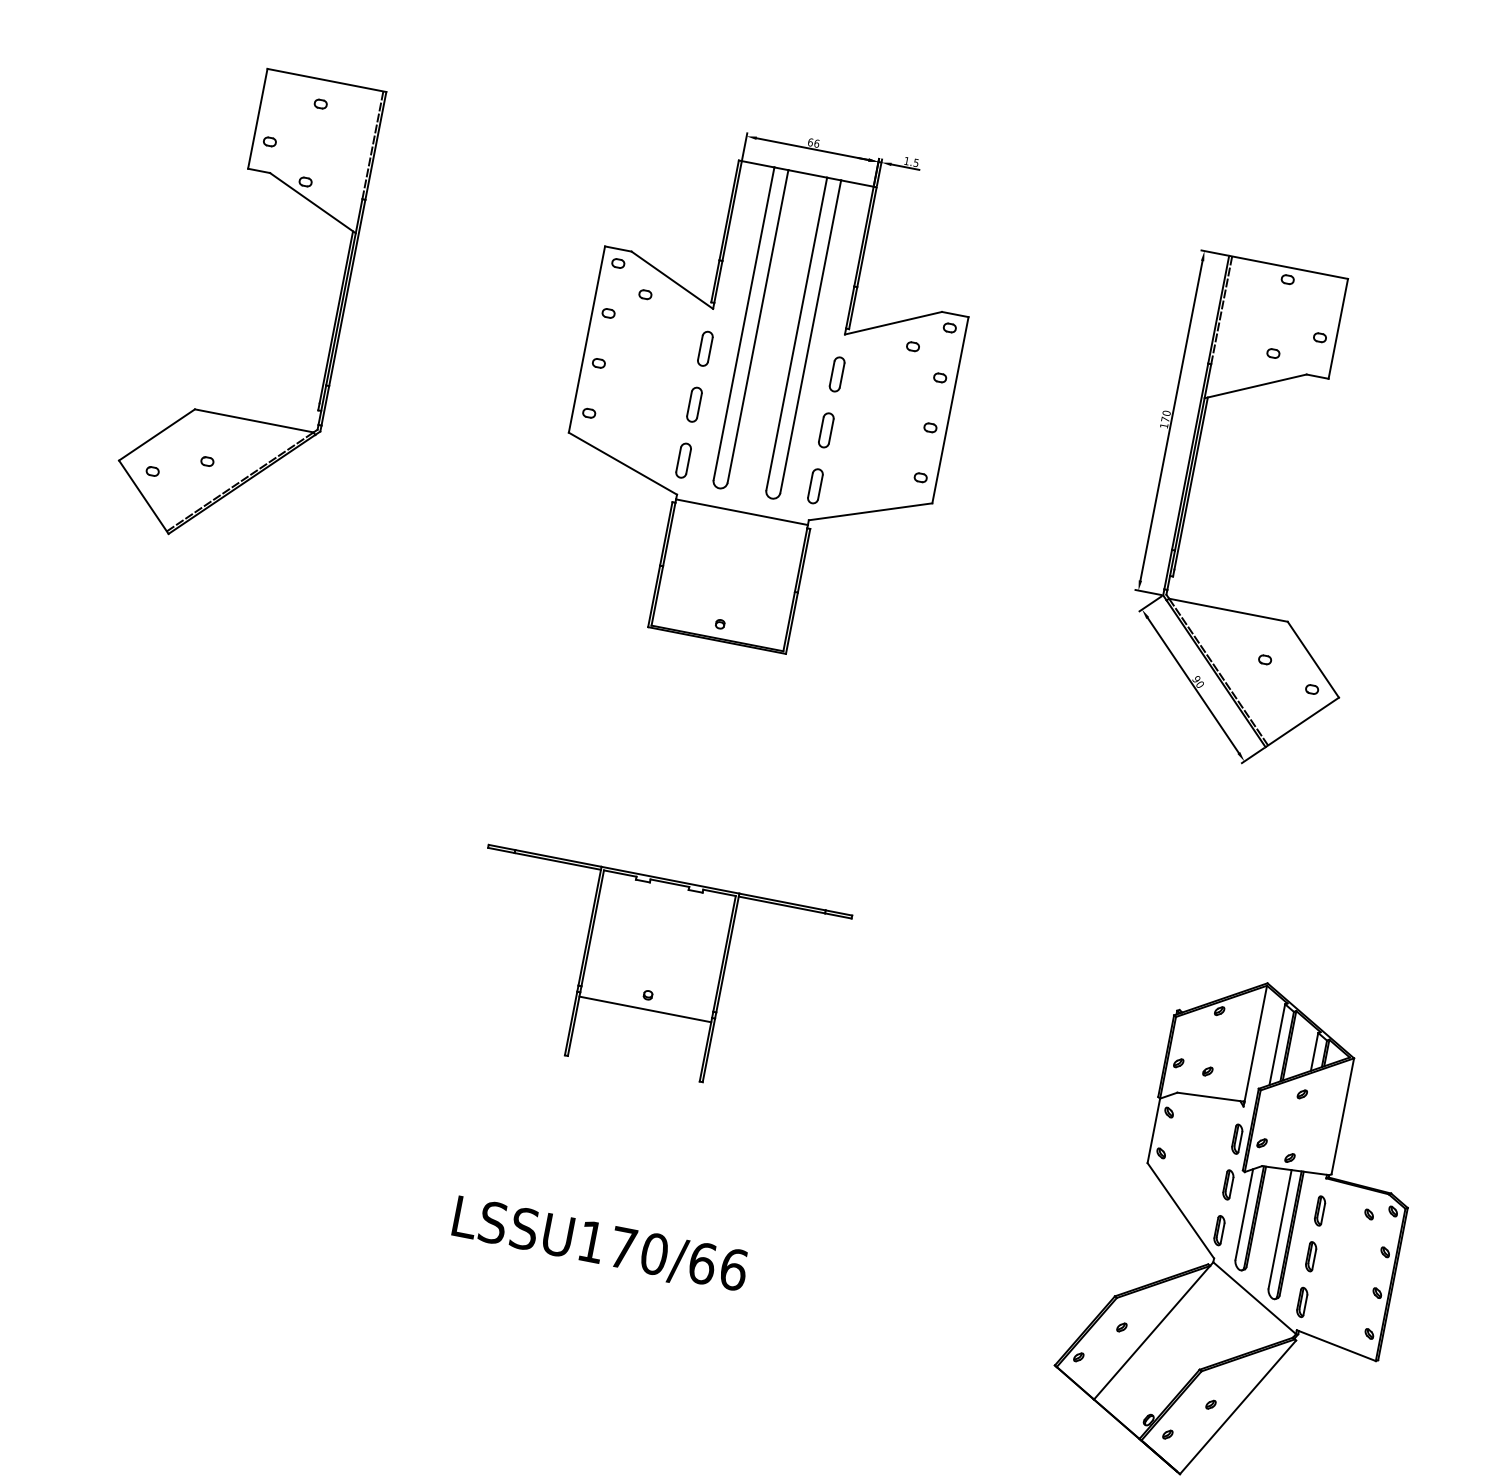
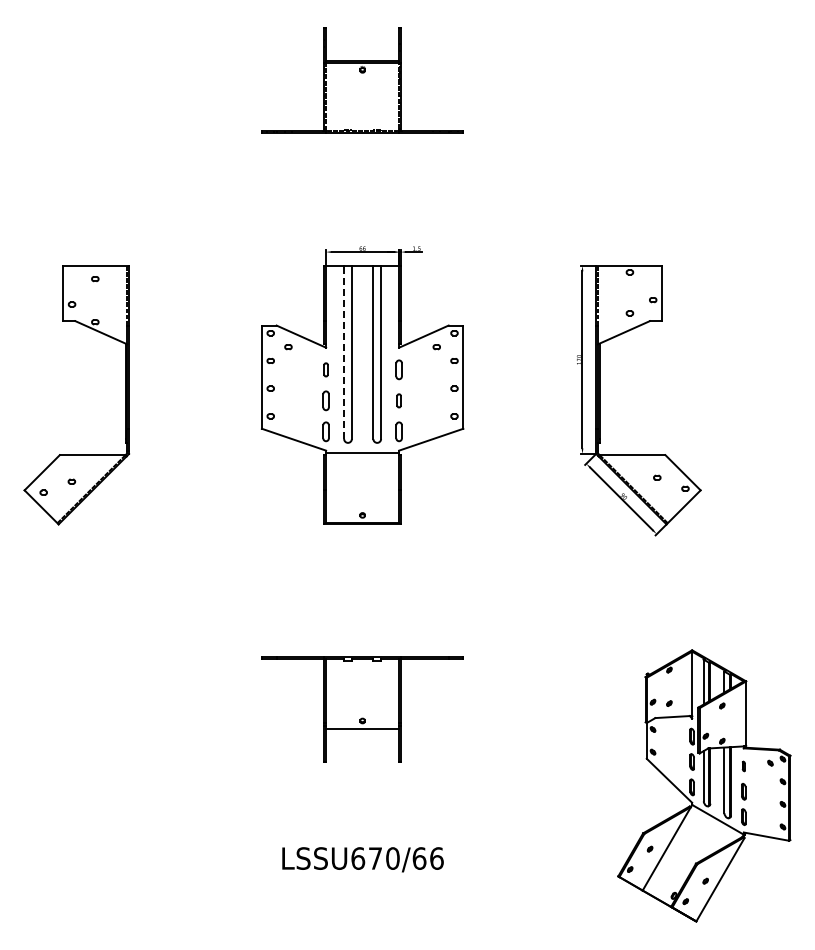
line: (744, 324) -> (344, 352), solid -> dashed
part: (704, 348) -> (325, 369), size x0.7
part: (825, 429) -> (398, 400), size x0.7
part: (1319, 1210) -> (743, 766), size x0.6
text: (592, 1241) -> (358, 858), LSSU170/66 -> LSSU670/66

